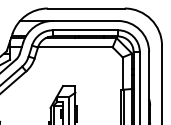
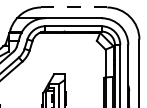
line: (85, 8) -> (73, 7), solid -> dashed
line: (75, 46) -> (64, 40), removed

